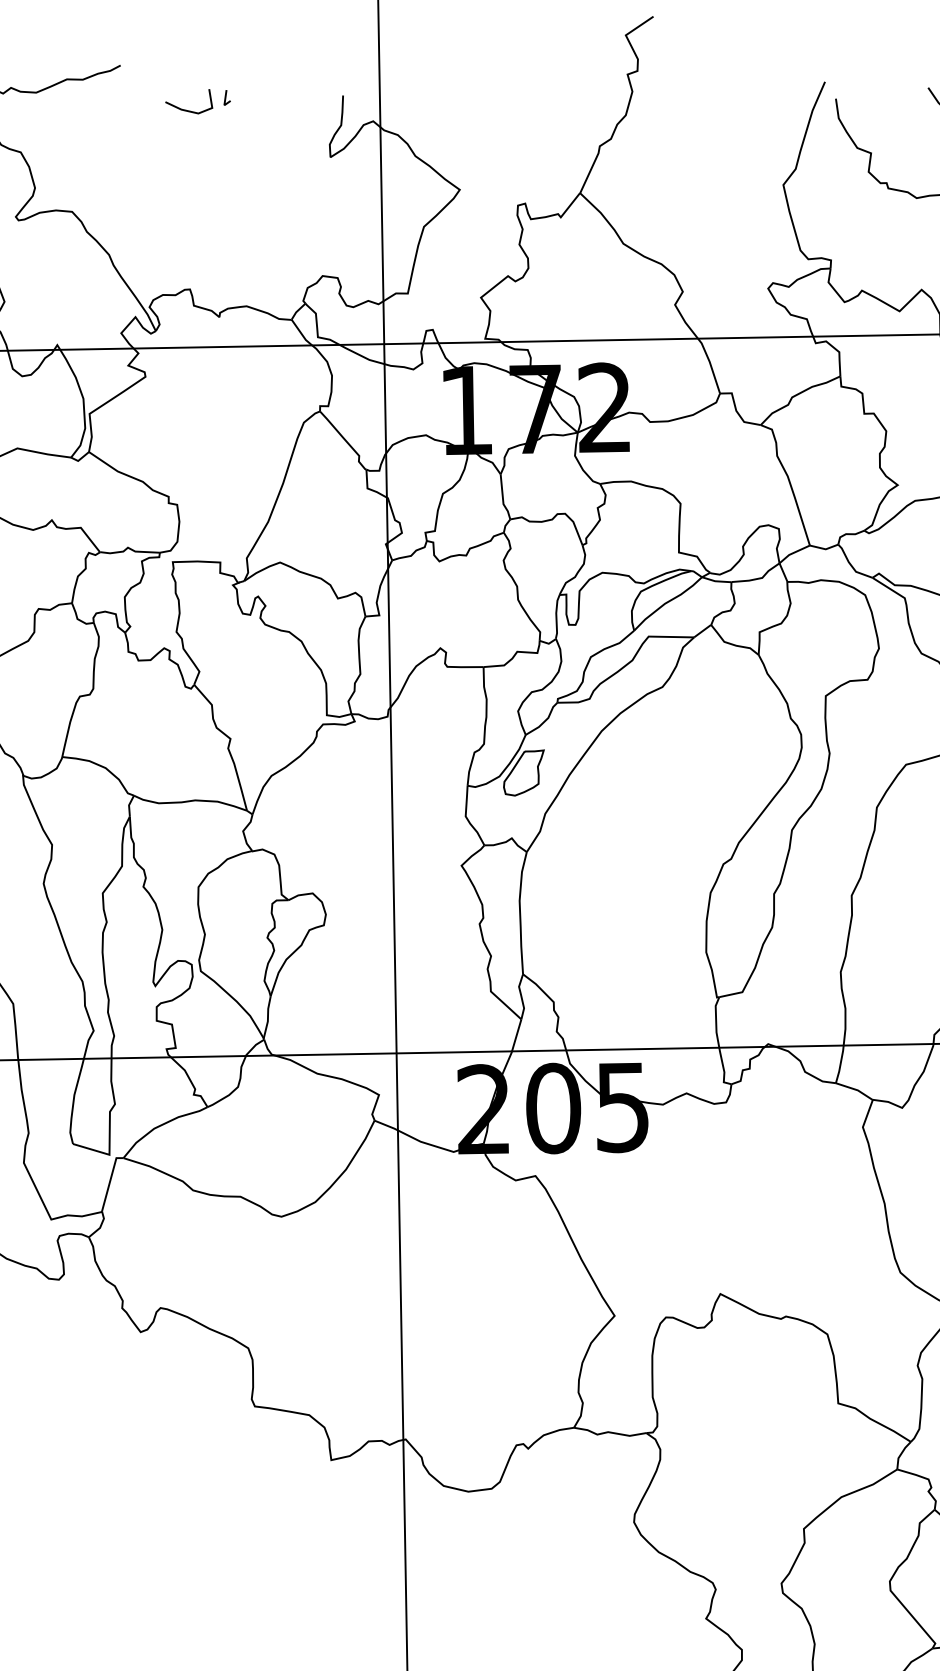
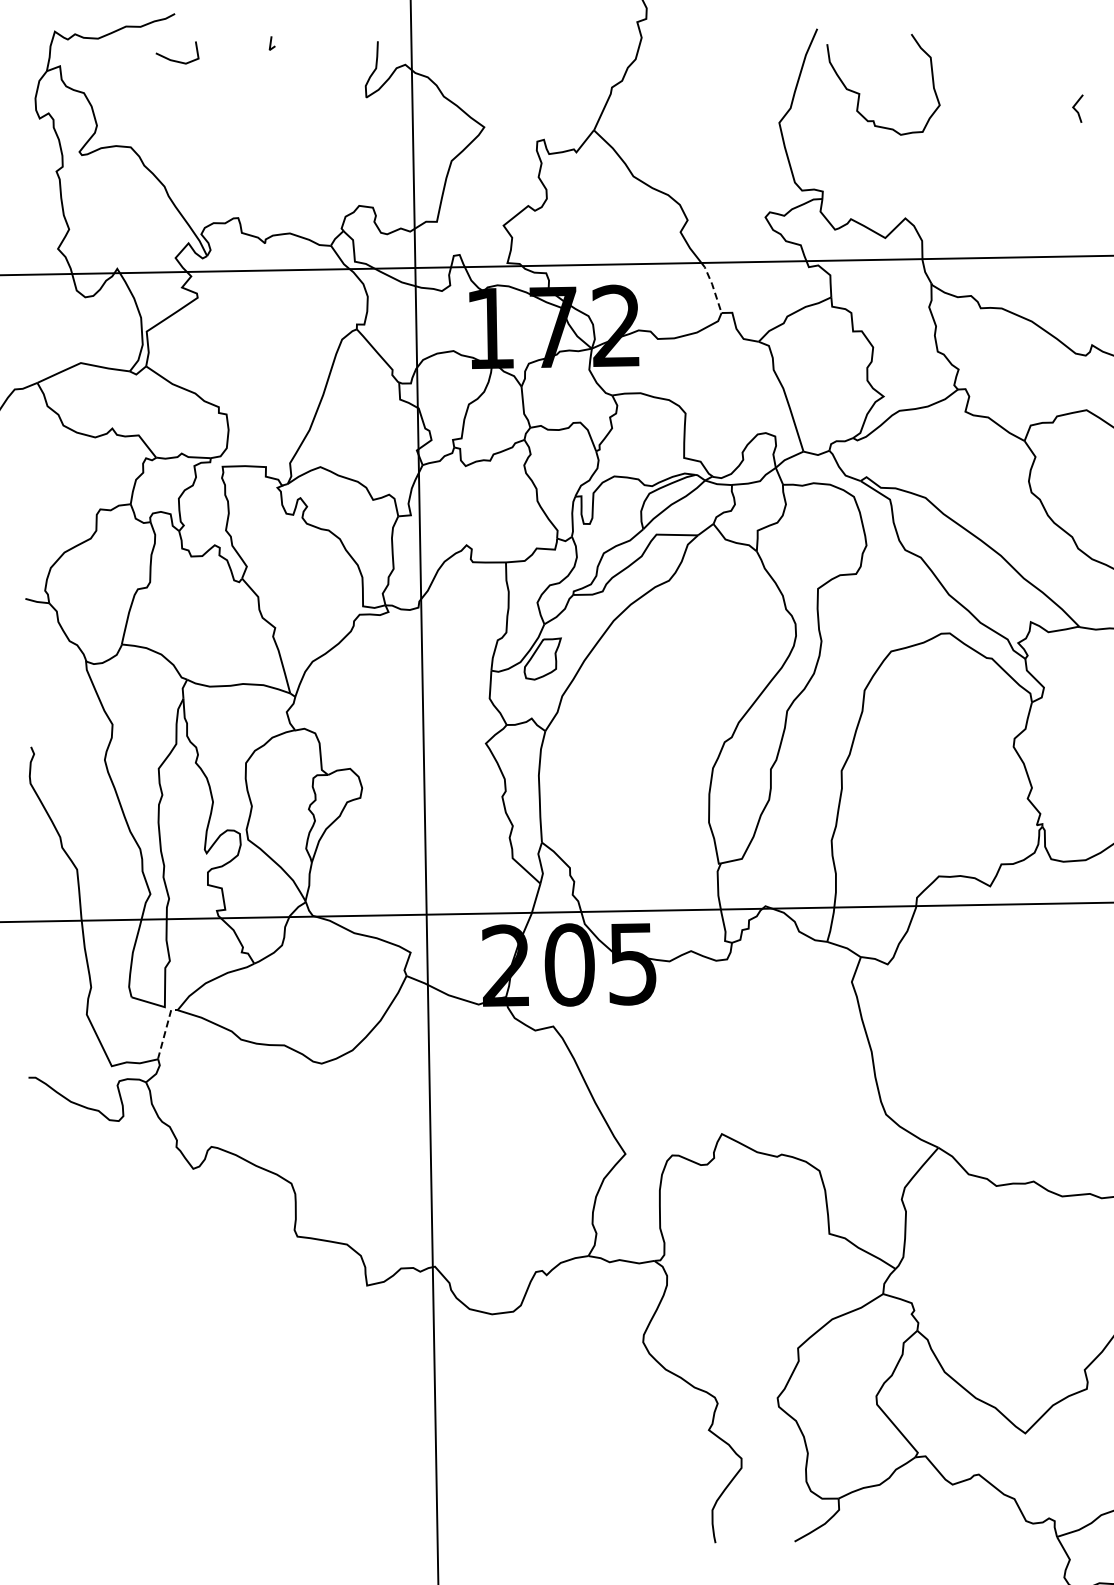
line: (189, 110) -> (177, 60), moved
line: (710, 364) -> (712, 286), solid -> dashed
line: (110, 1181) -> (165, 1031), solid -> dashed

